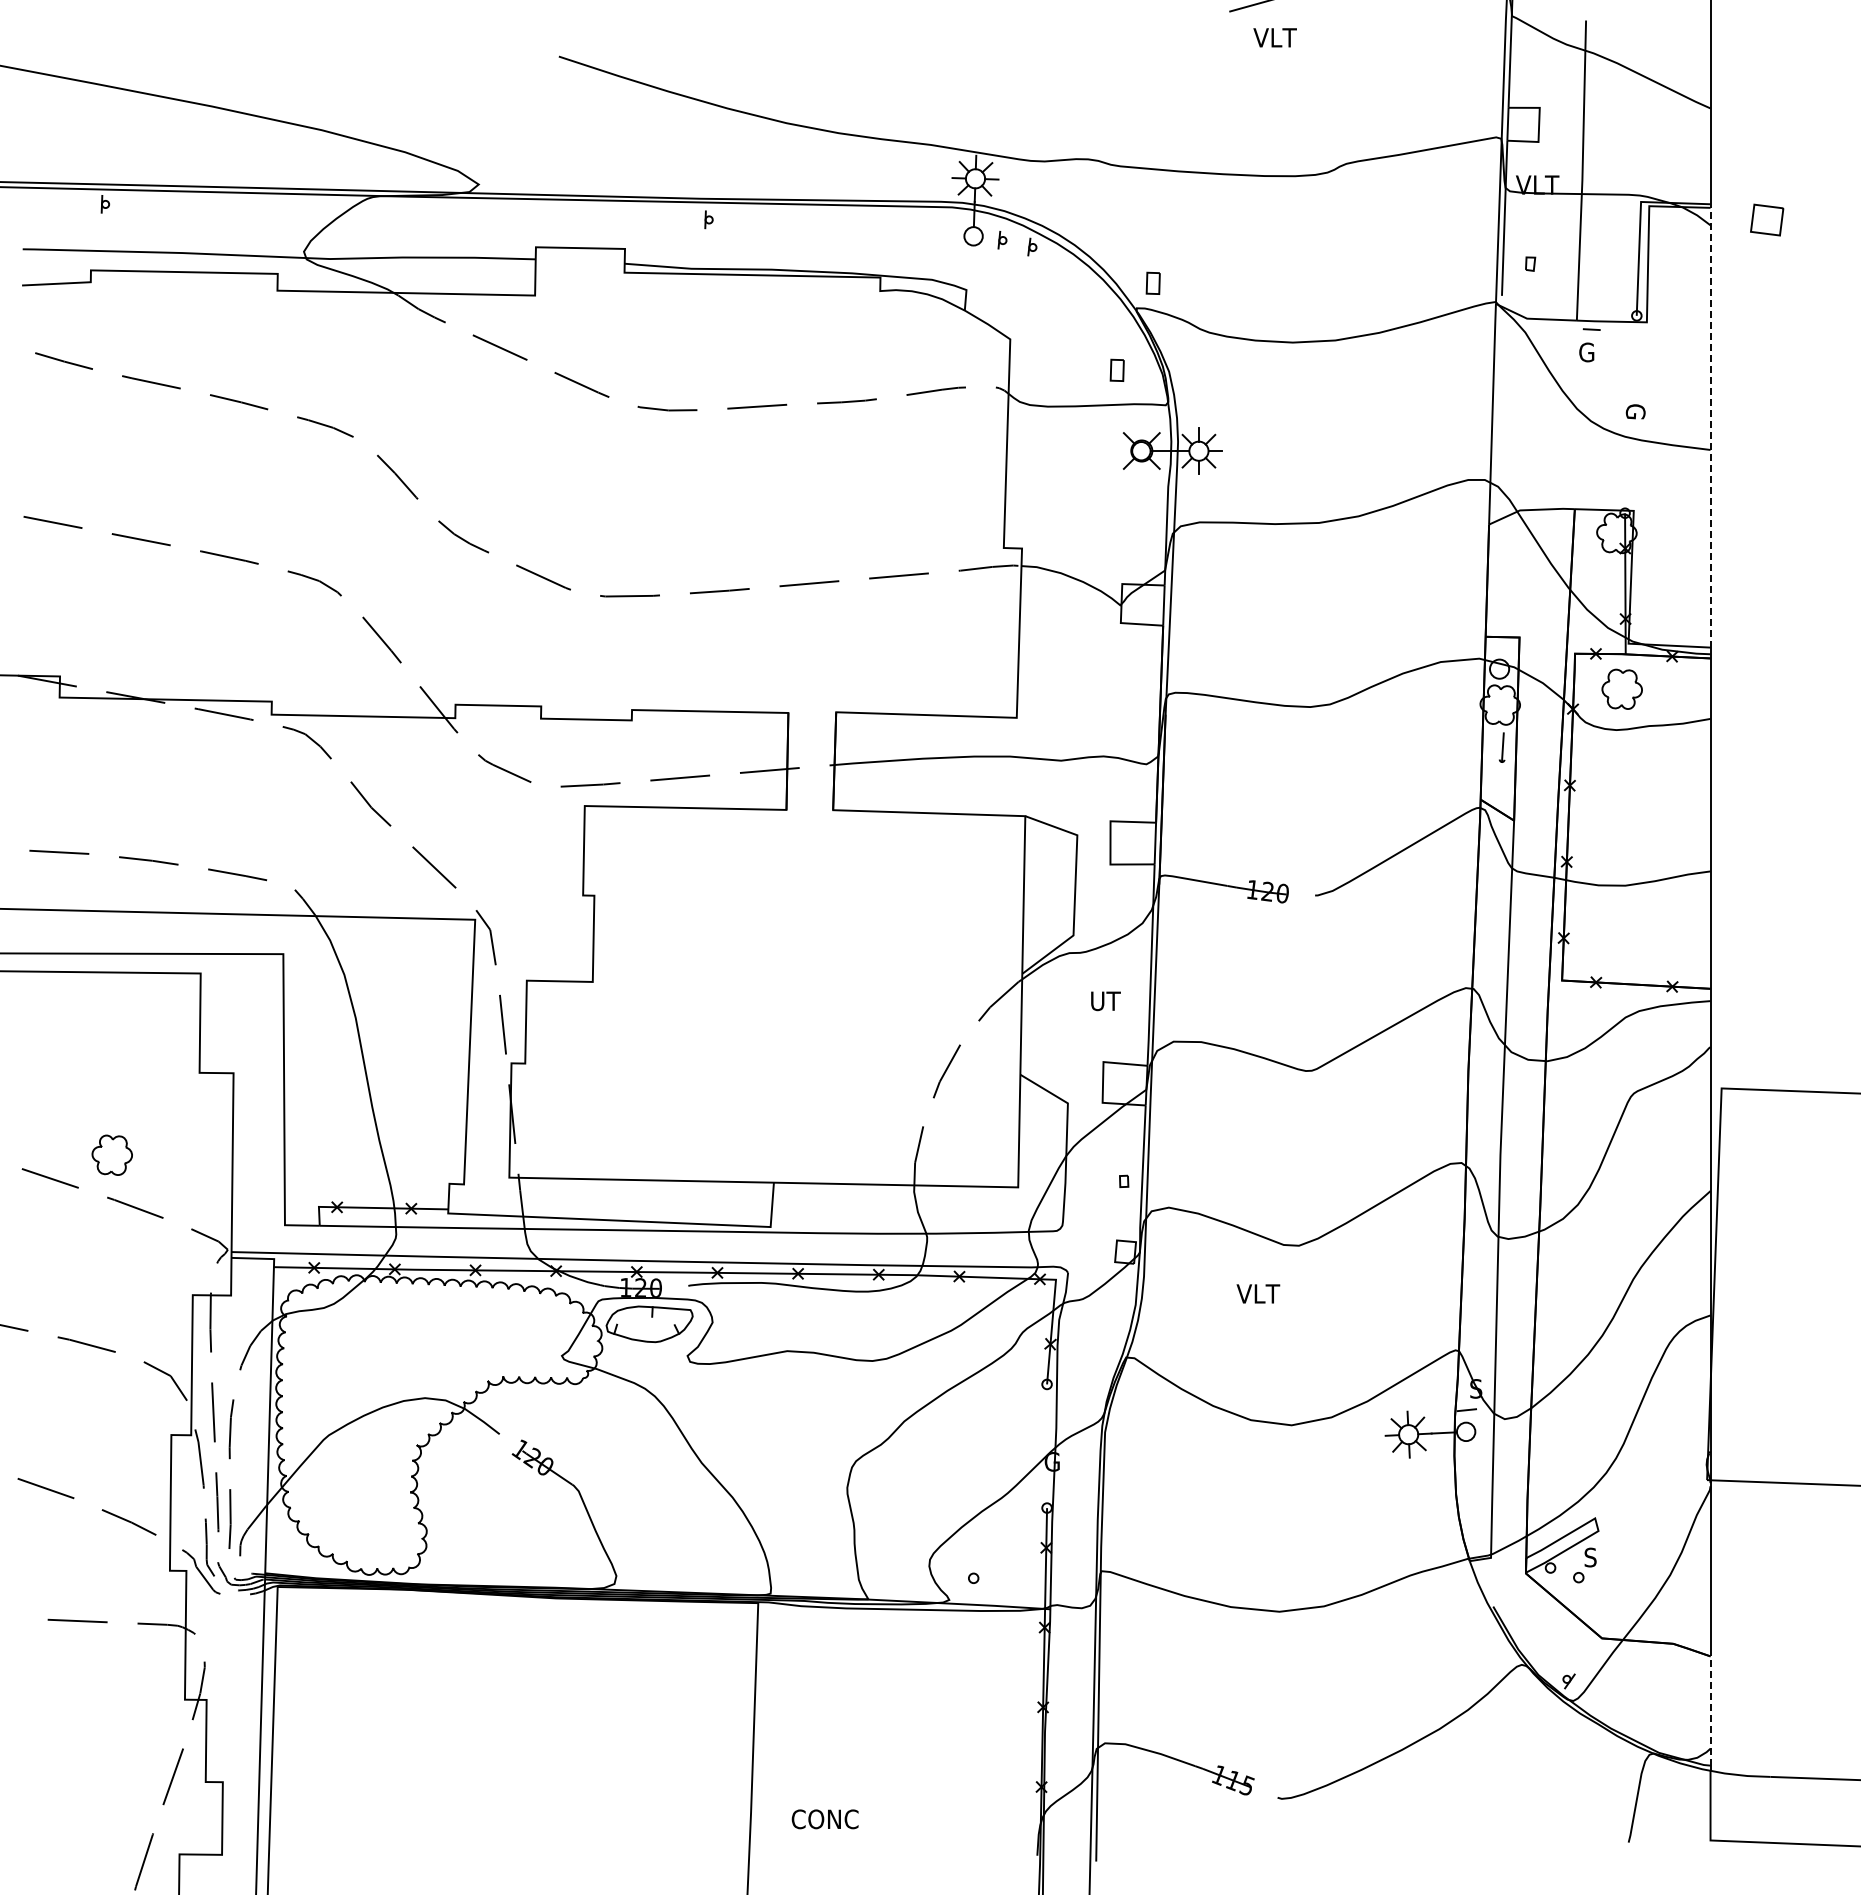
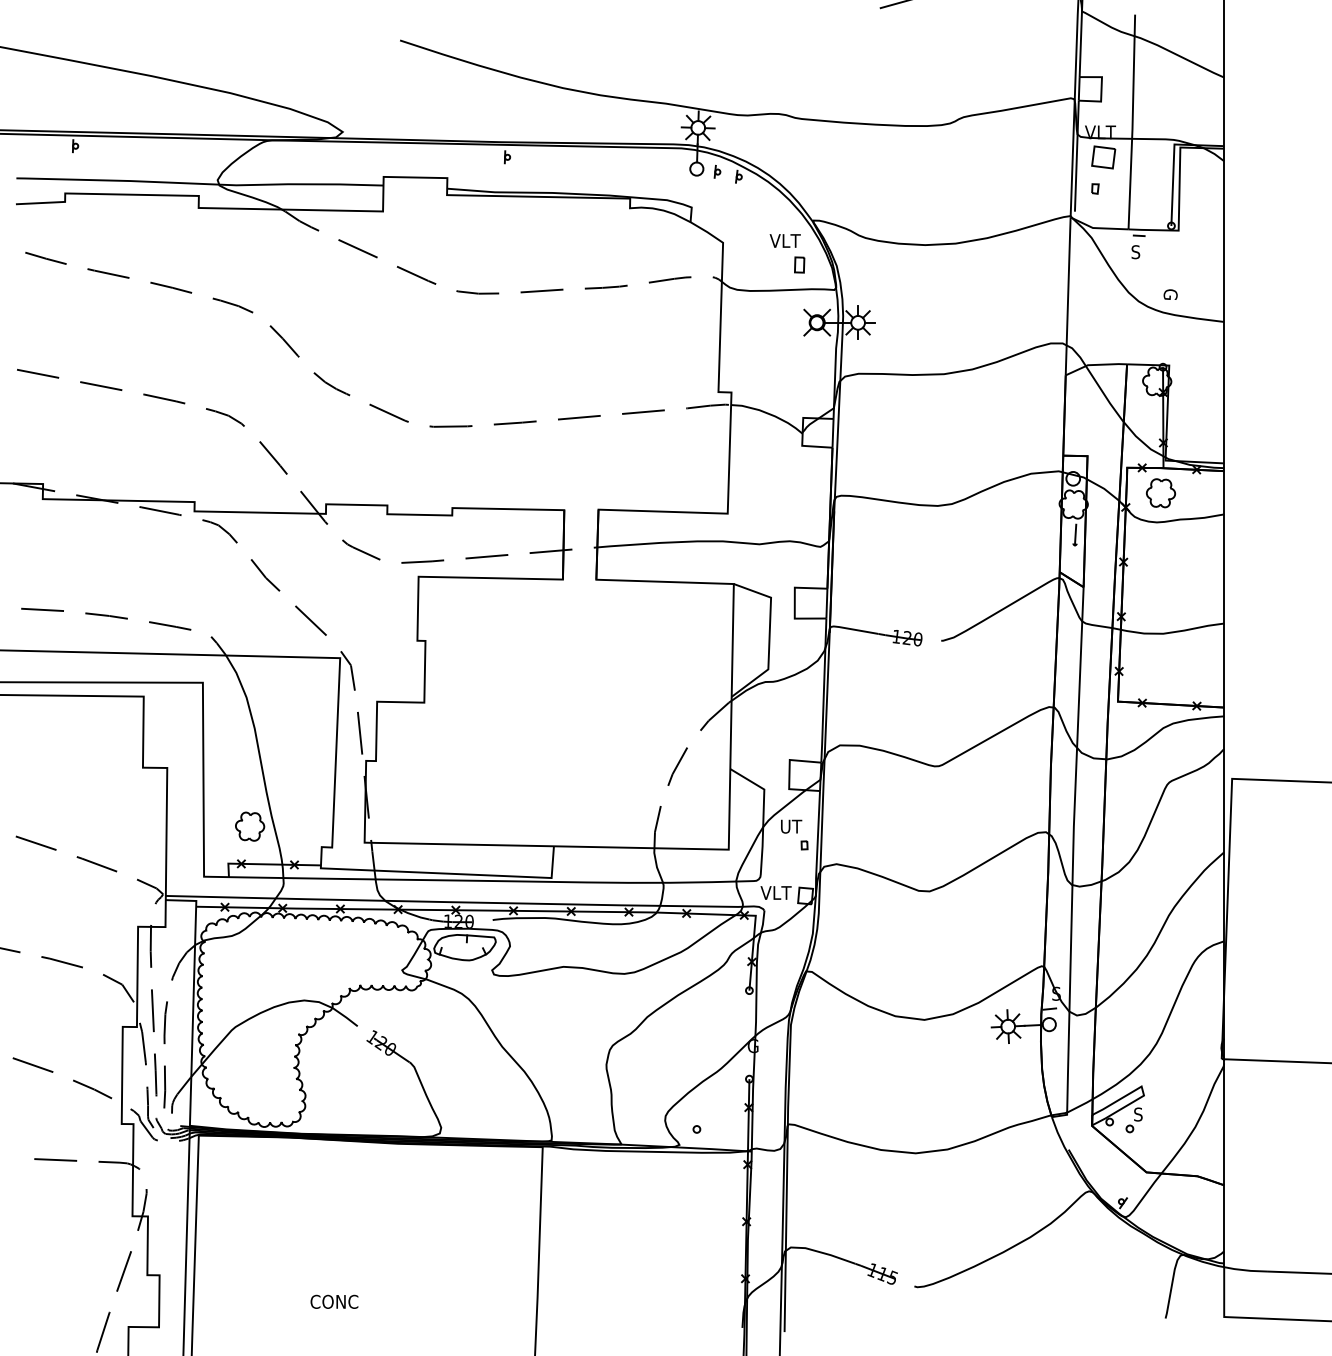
text: (1274, 37) -> (784, 240), moved
part: (1767, 219) -> (1103, 157), moved
part: (1152, 282) -> (824, 202), removed
text: (1586, 352) -> (1135, 252), G -> S
line: (1710, 427) -> (1224, 305), dashed -> solid
text: (1105, 1001) -> (791, 826), moved
part: (111, 1154) -> (249, 826), moved
text: (1258, 1293) -> (776, 892), moved
line: (1710, 1711) -> (1224, 1224), dashed -> solid
text: (824, 1819) -> (333, 1302), moved

